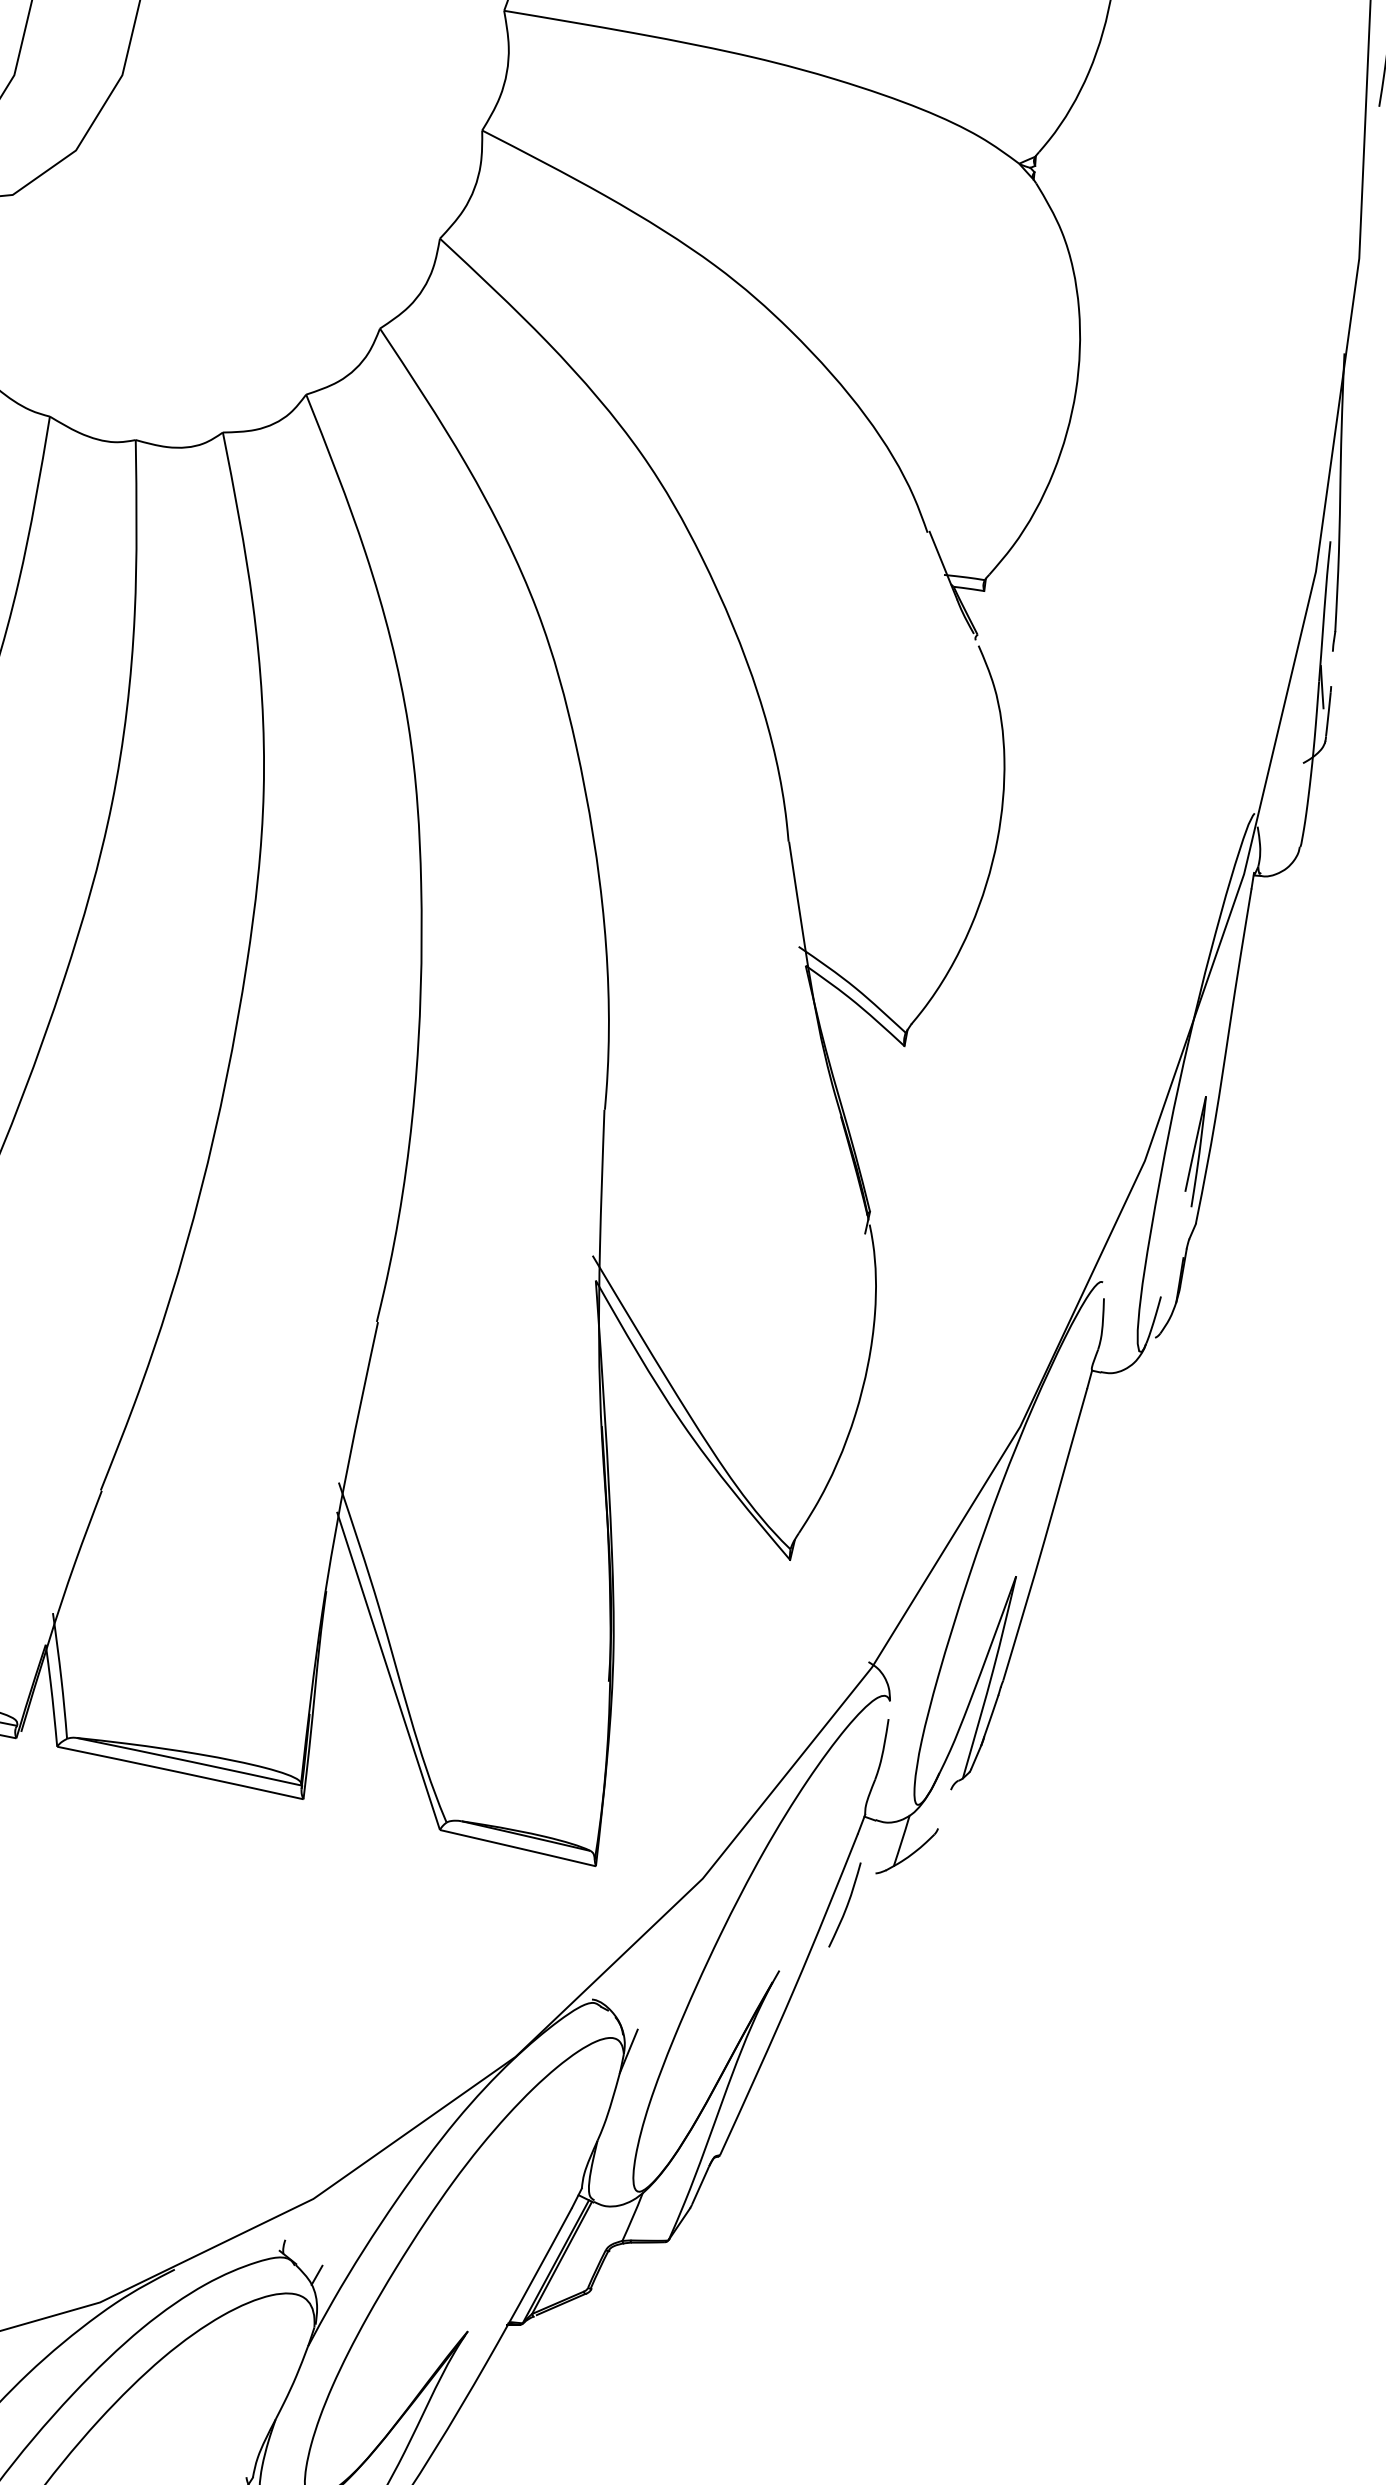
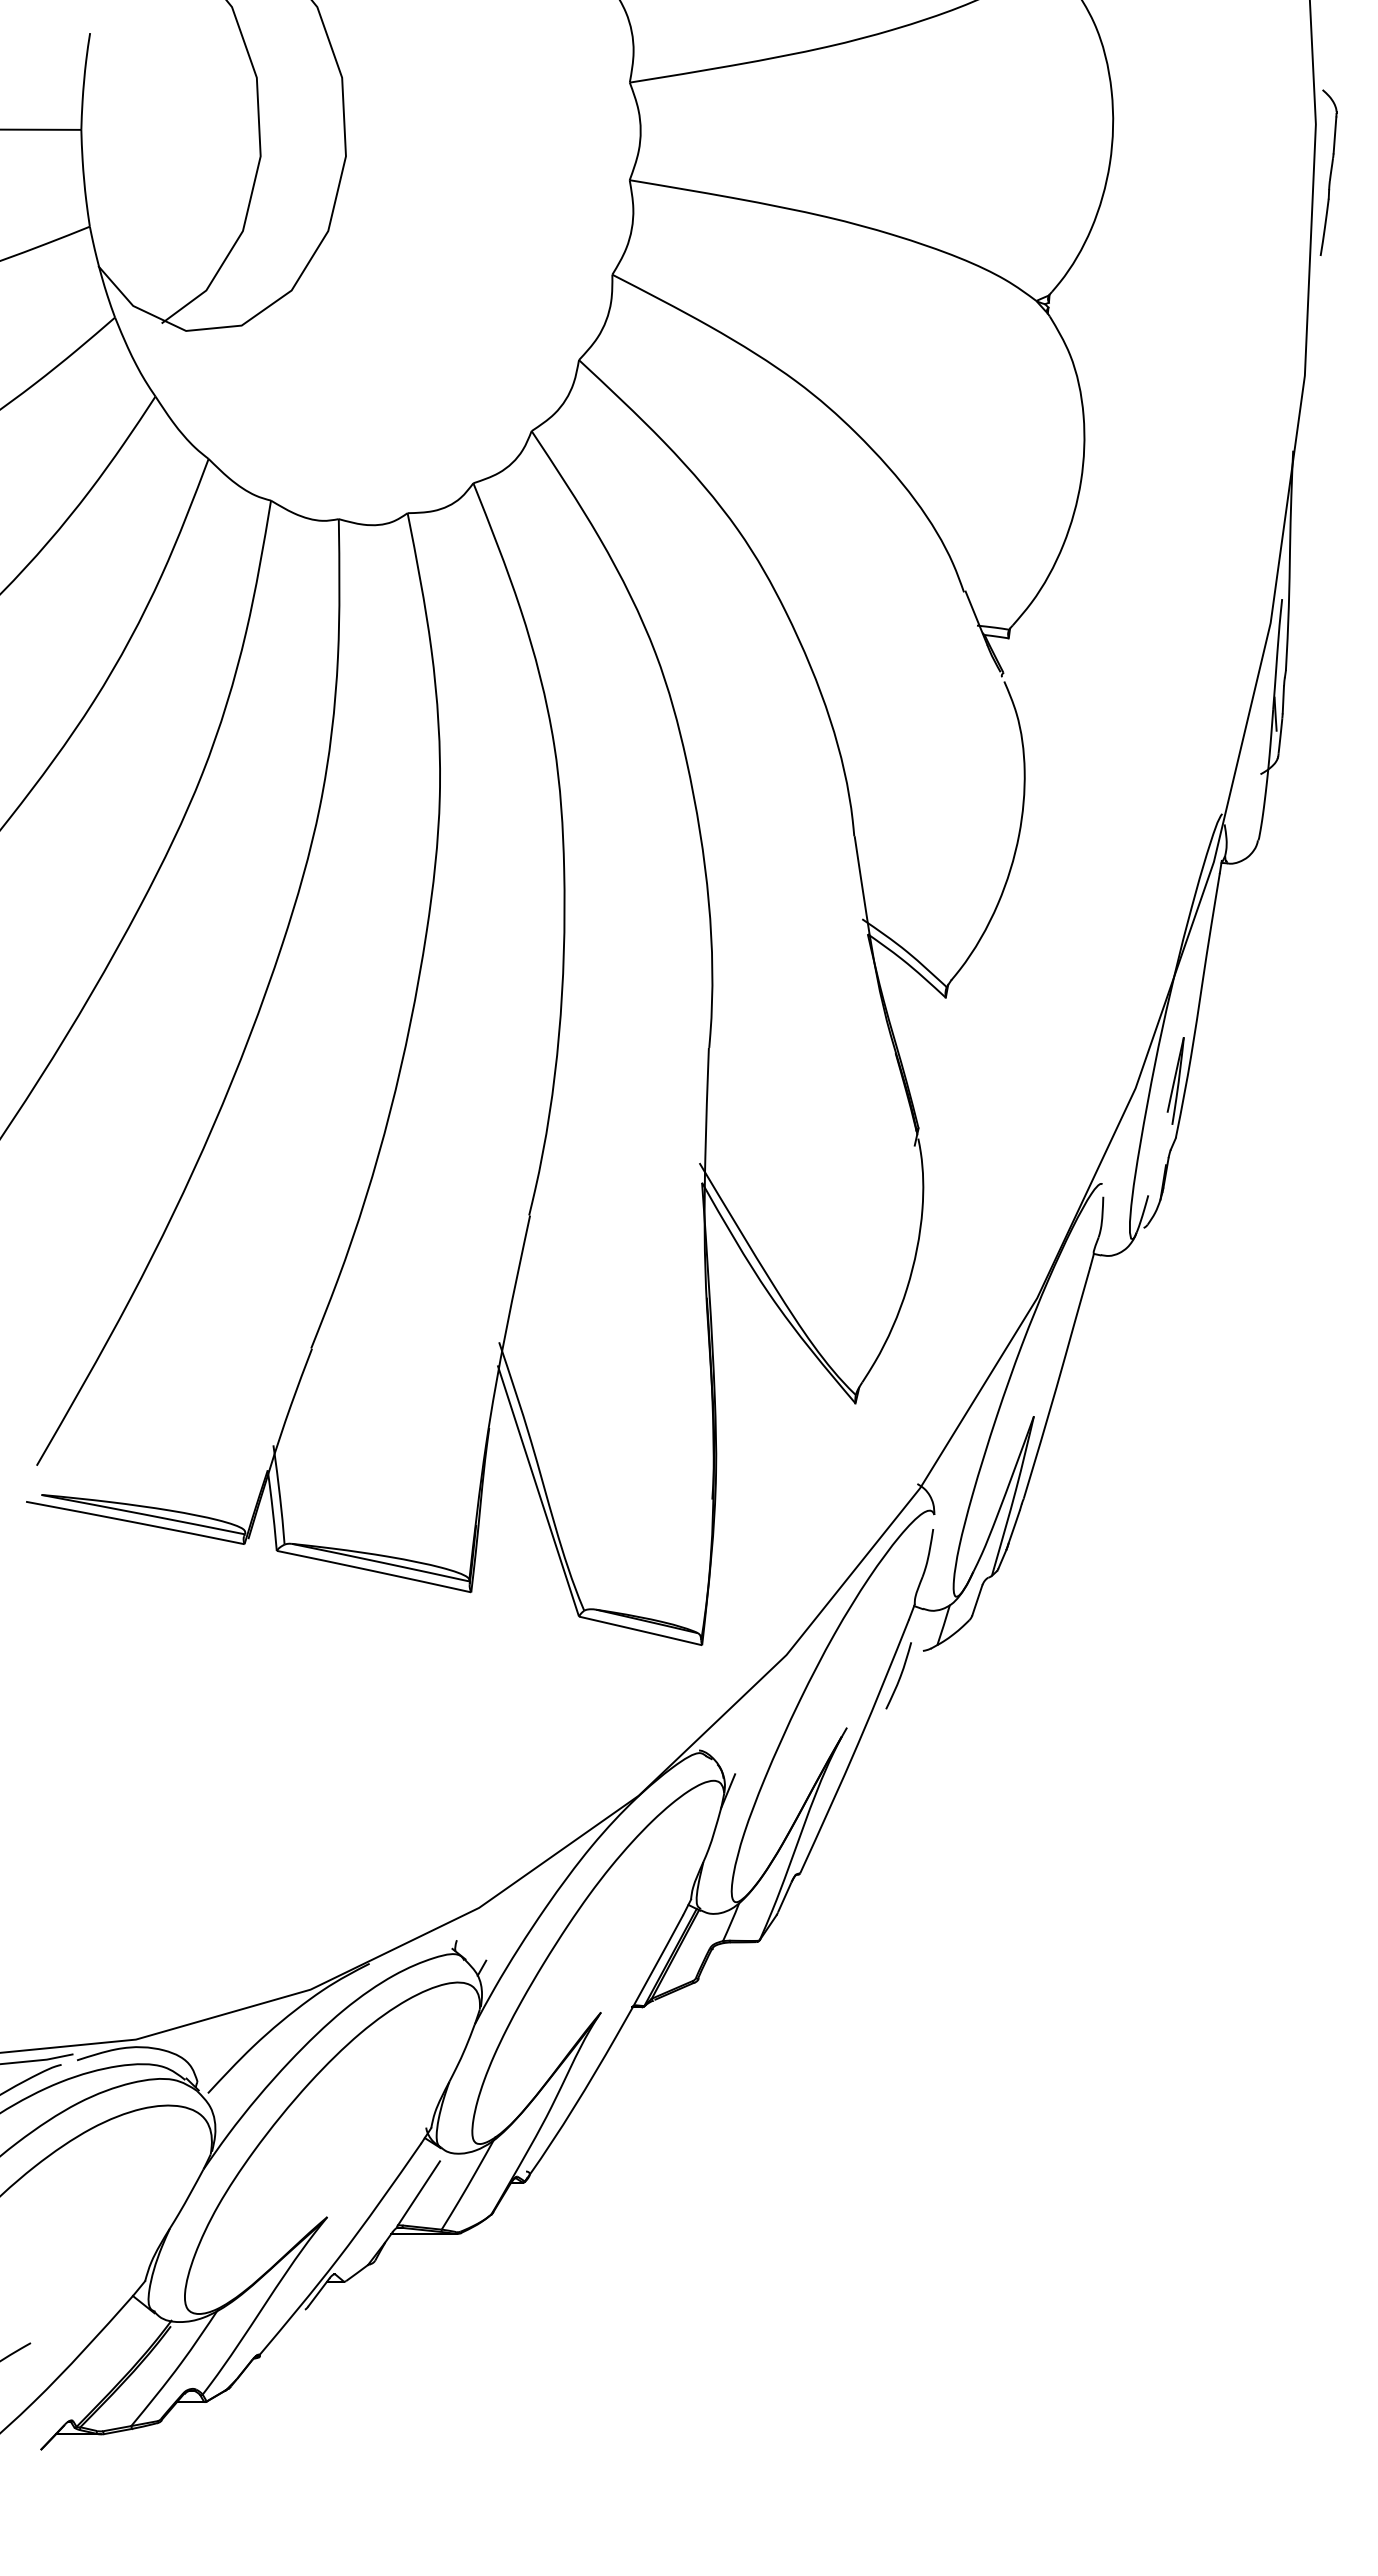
line: (1330, 668) -> (1282, 699), added
line: (944, 1809) -> (977, 1600), added

